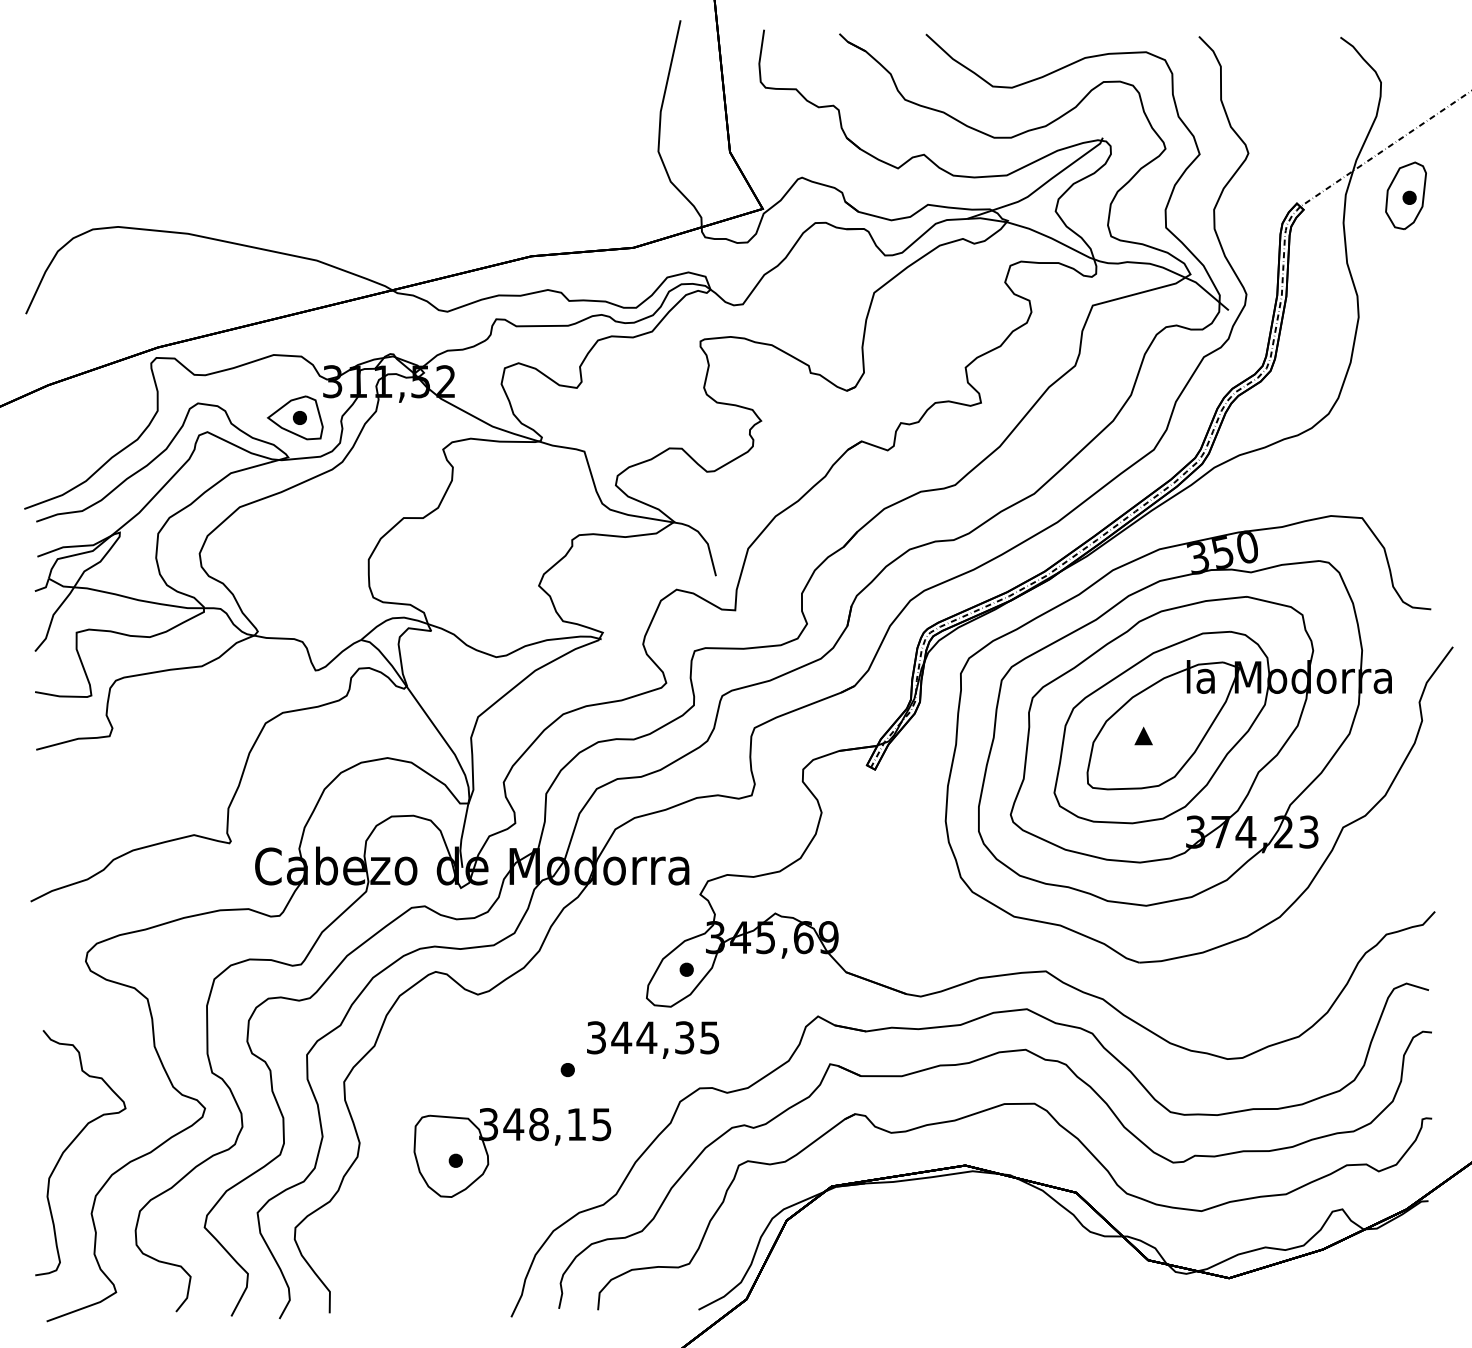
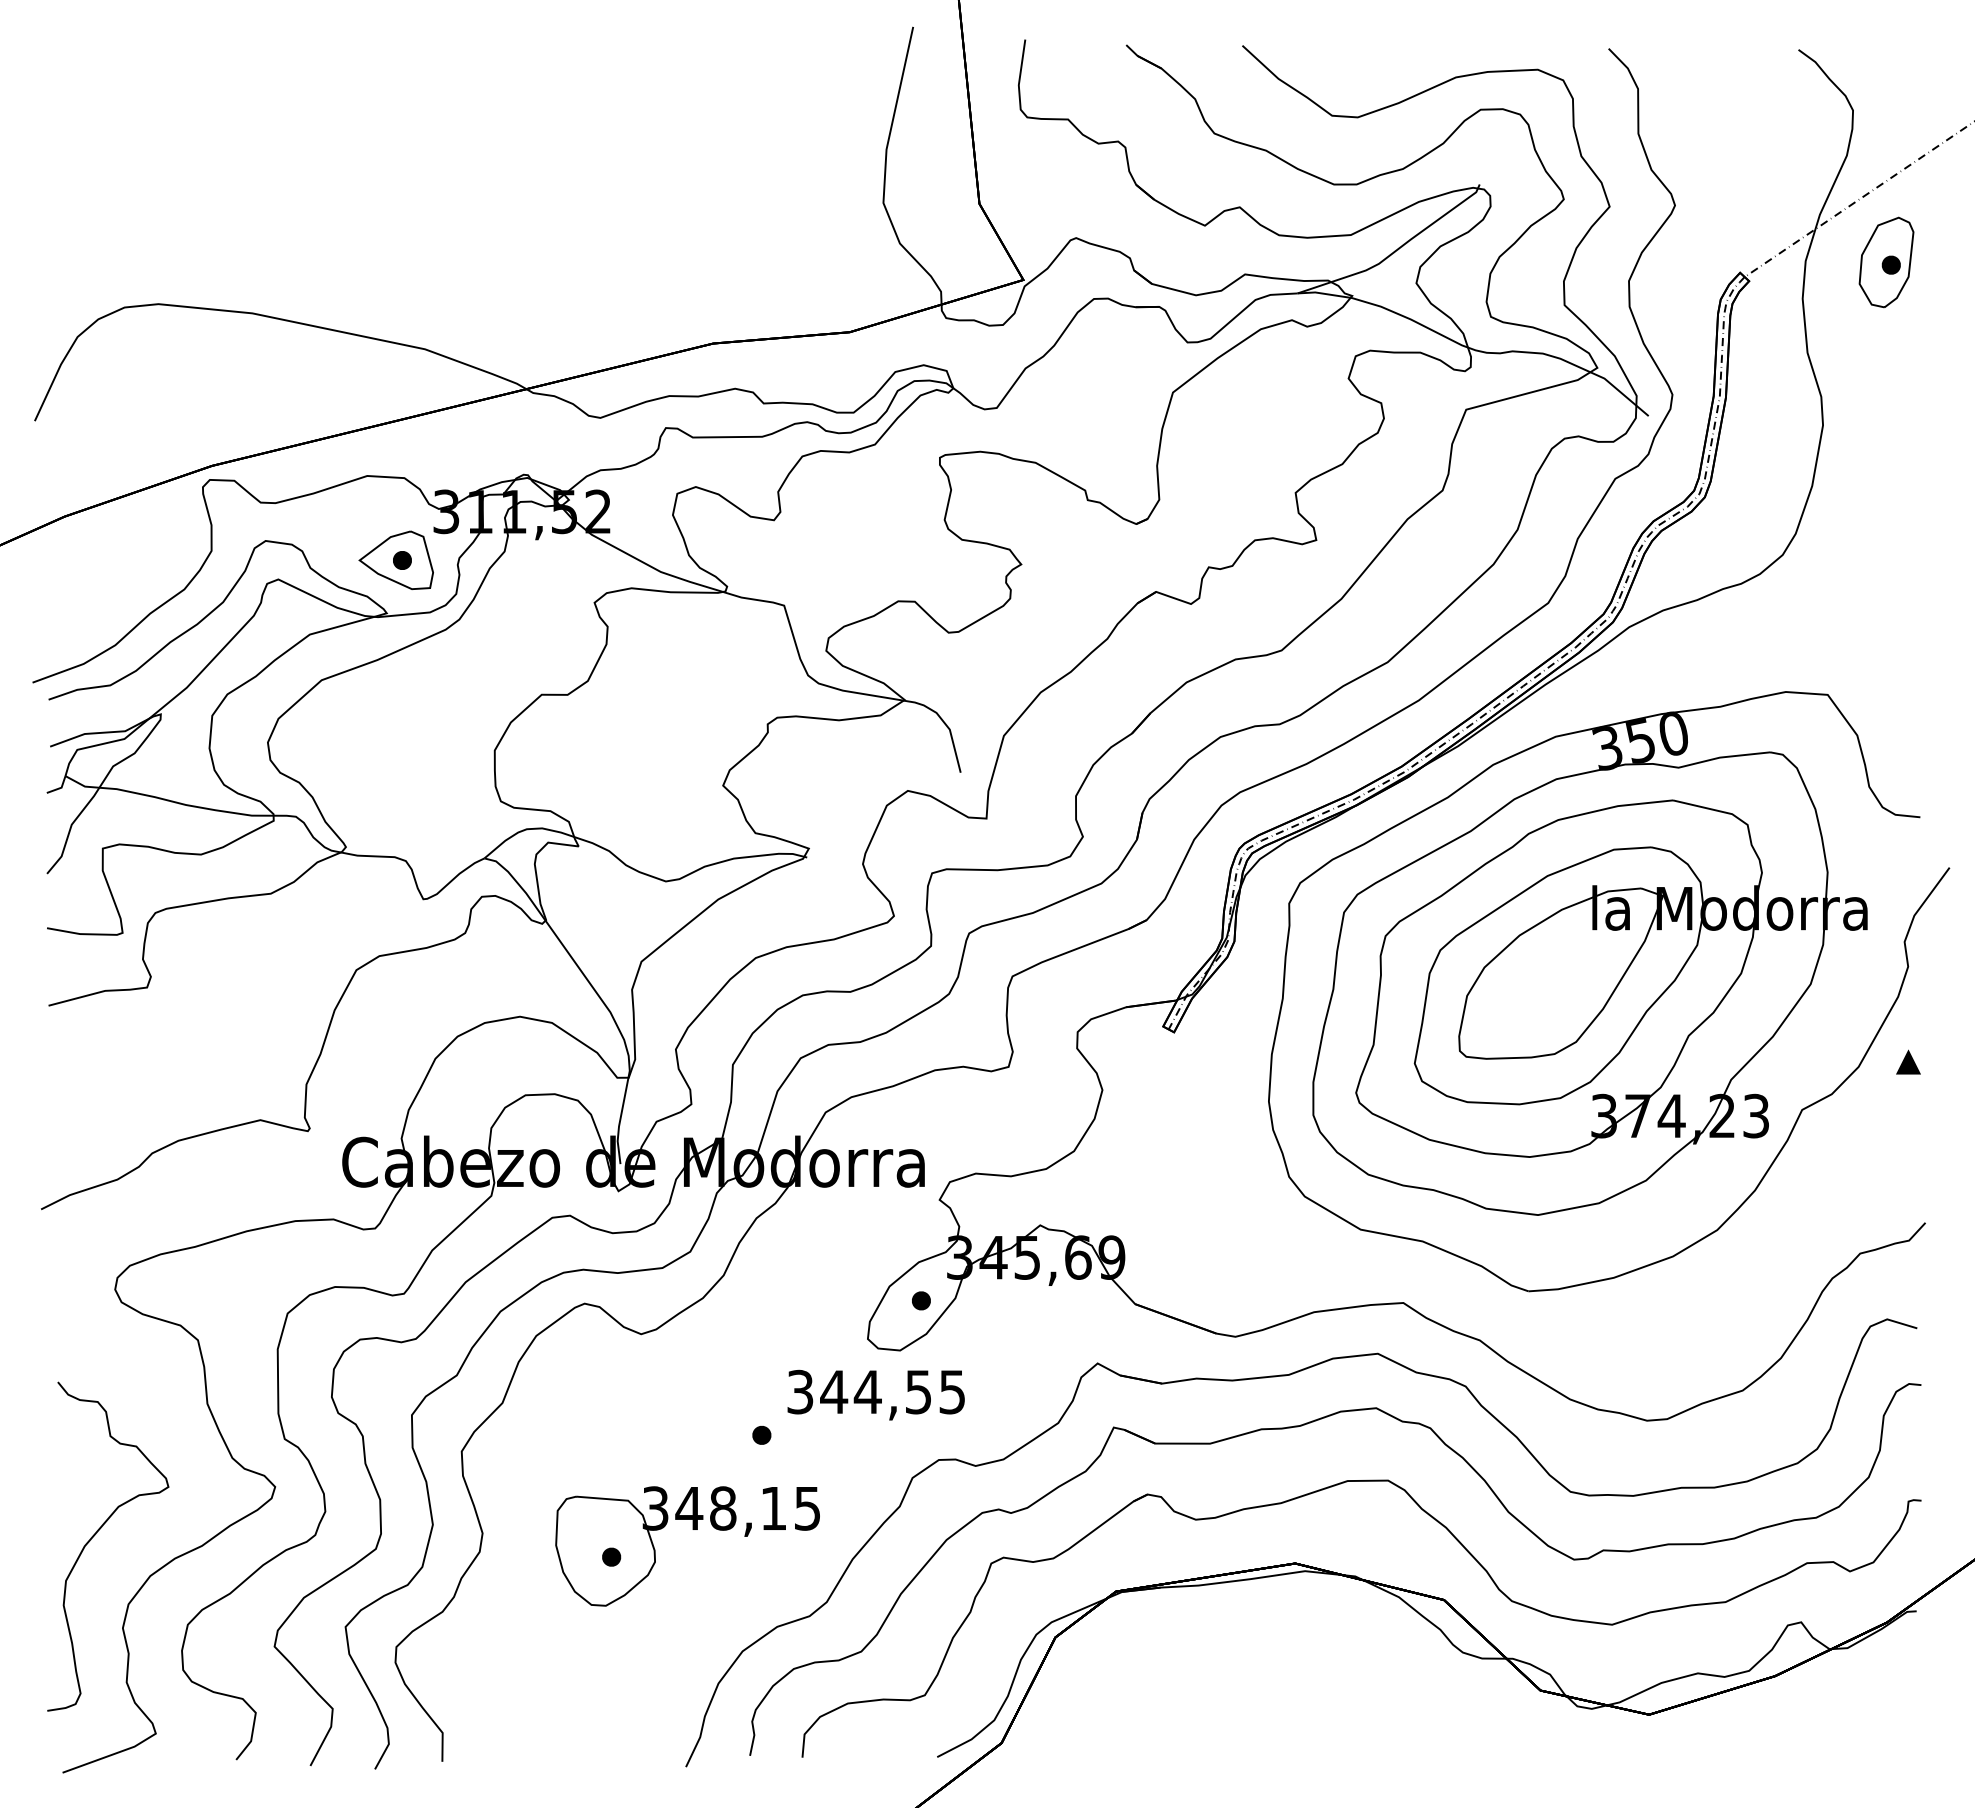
part: (1143, 735) -> (1908, 1061), moved
text: (684, 1037) -> (918, 1391), 344,35 -> 344,55

